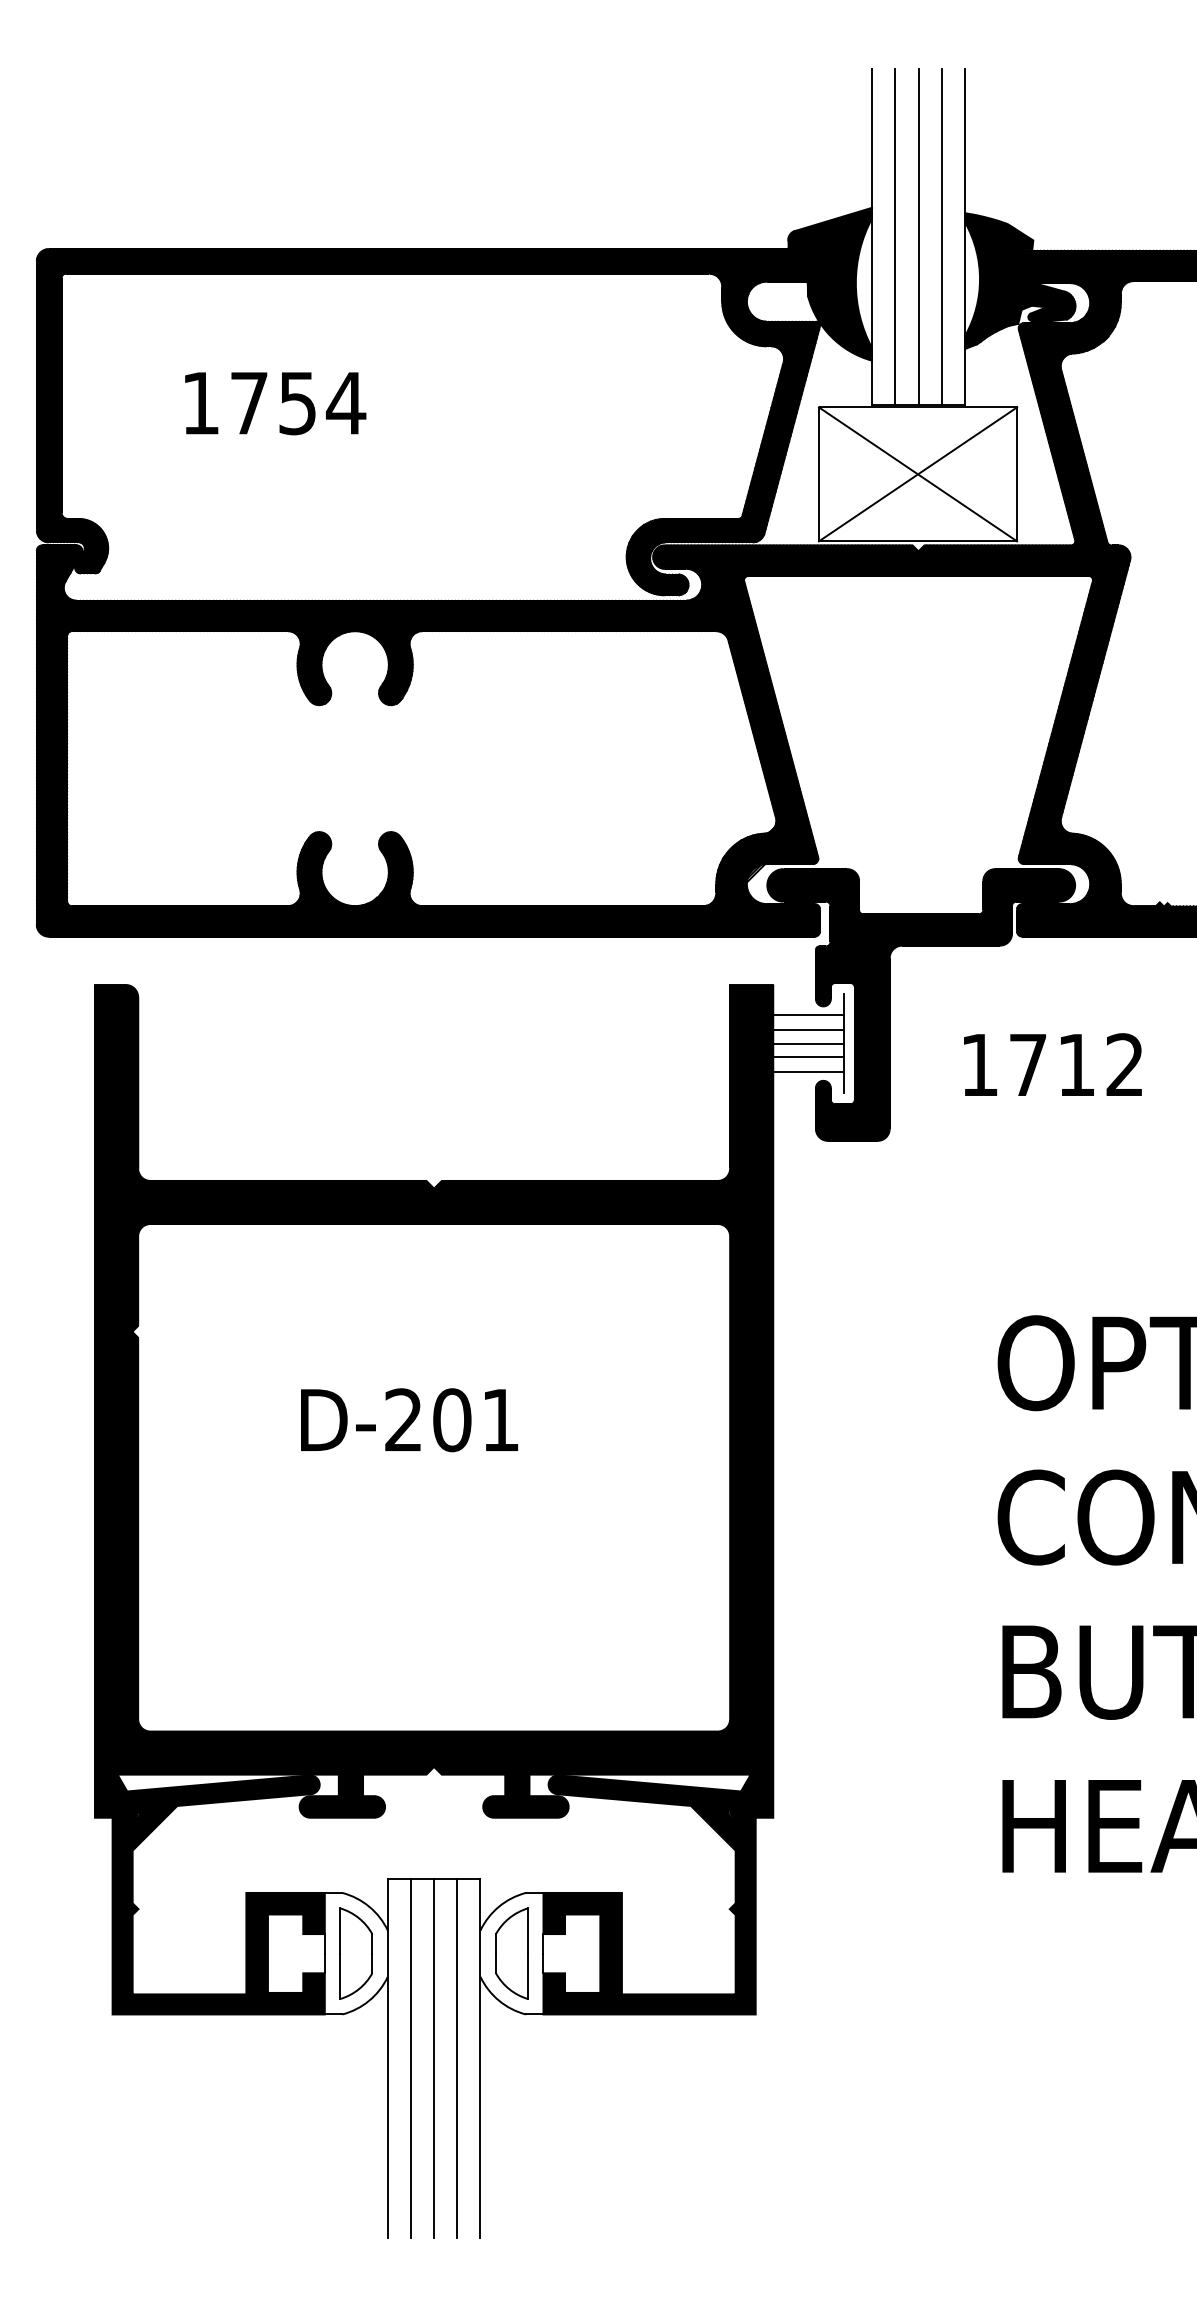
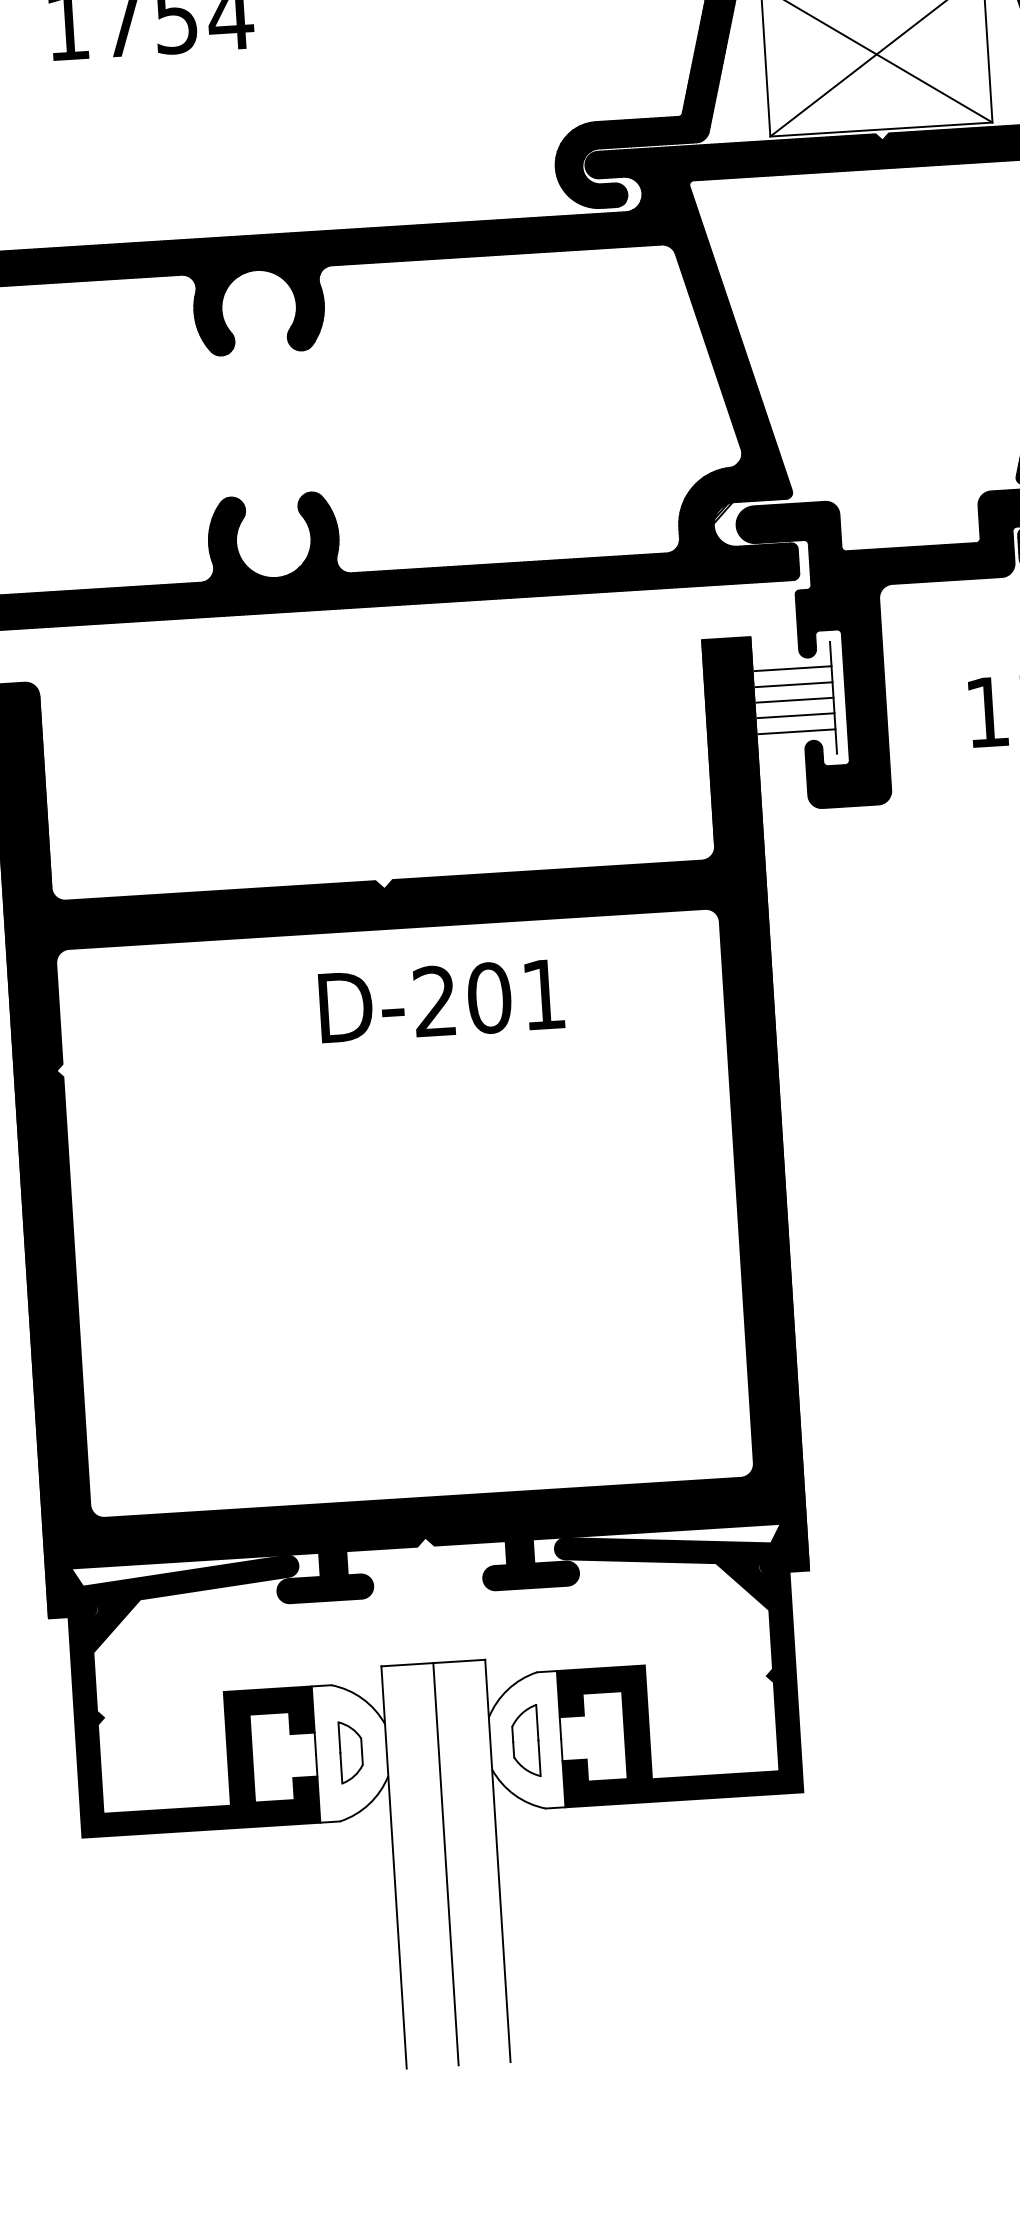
text: (409, 1420) -> (441, 1001), moved
part: (355, 1953) -> (350, 1752), size x0.6
part: (511, 1953) -> (525, 1741), size x0.7
line: (411, 2057) -> (420, 1864), removed
line: (457, 2057) -> (472, 1861), removed

